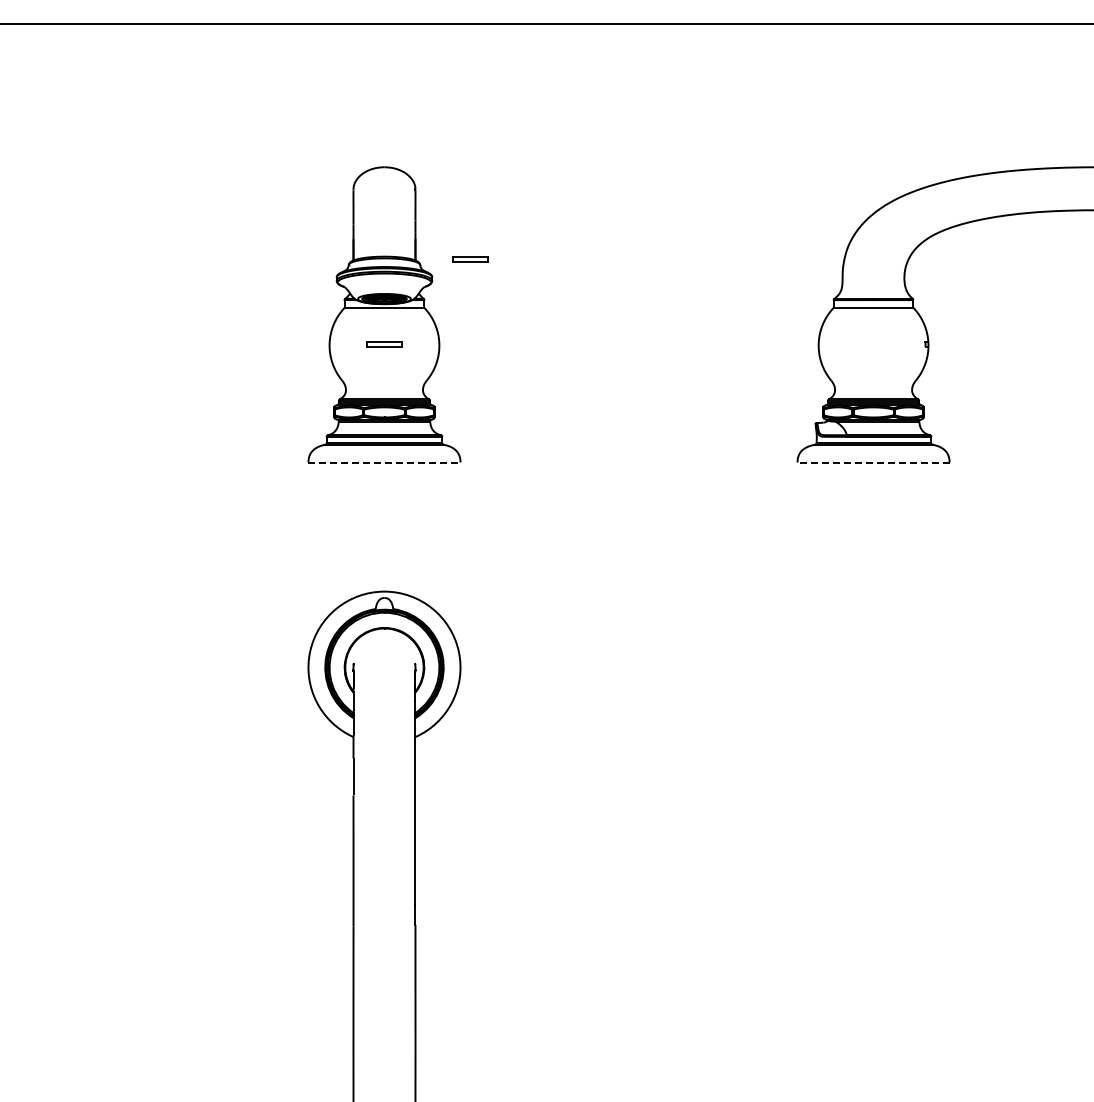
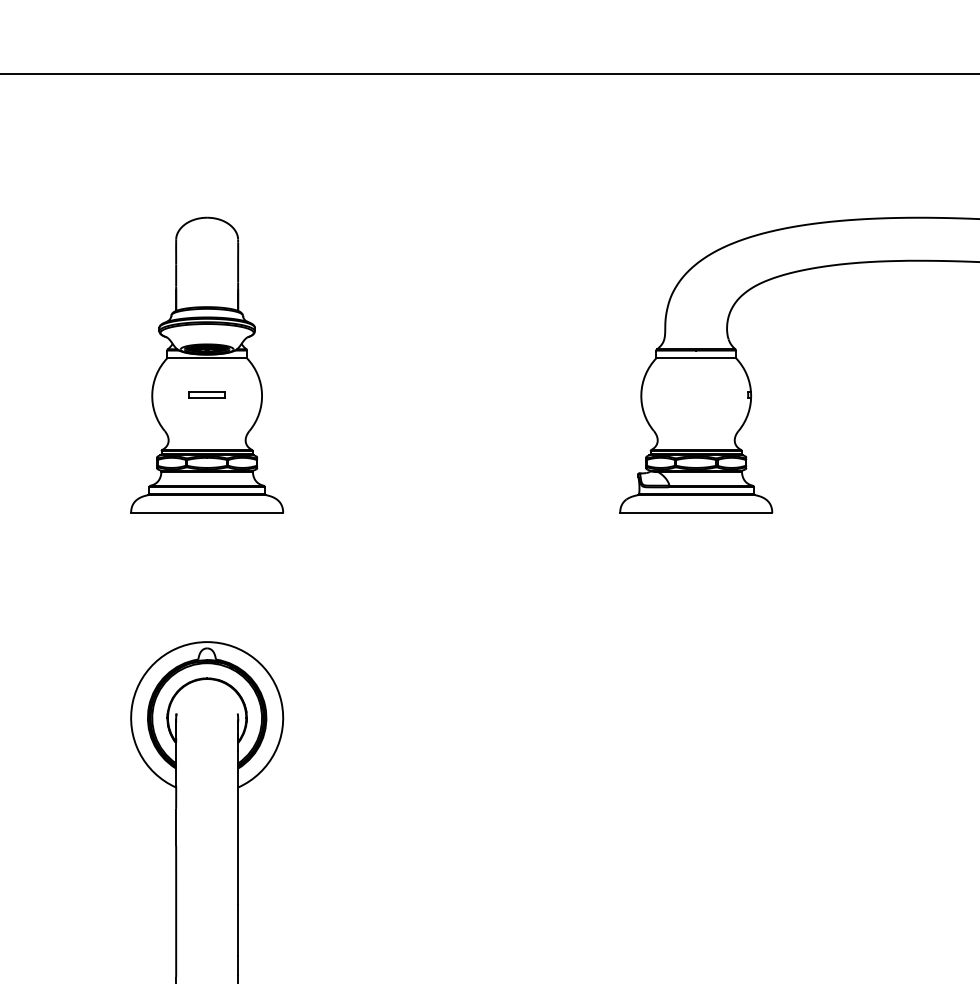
part: (470, 259) -> (293, 309), removed
line: (384, 462) -> (207, 512), dashed -> solid
line: (873, 462) -> (696, 512), dashed -> solid

